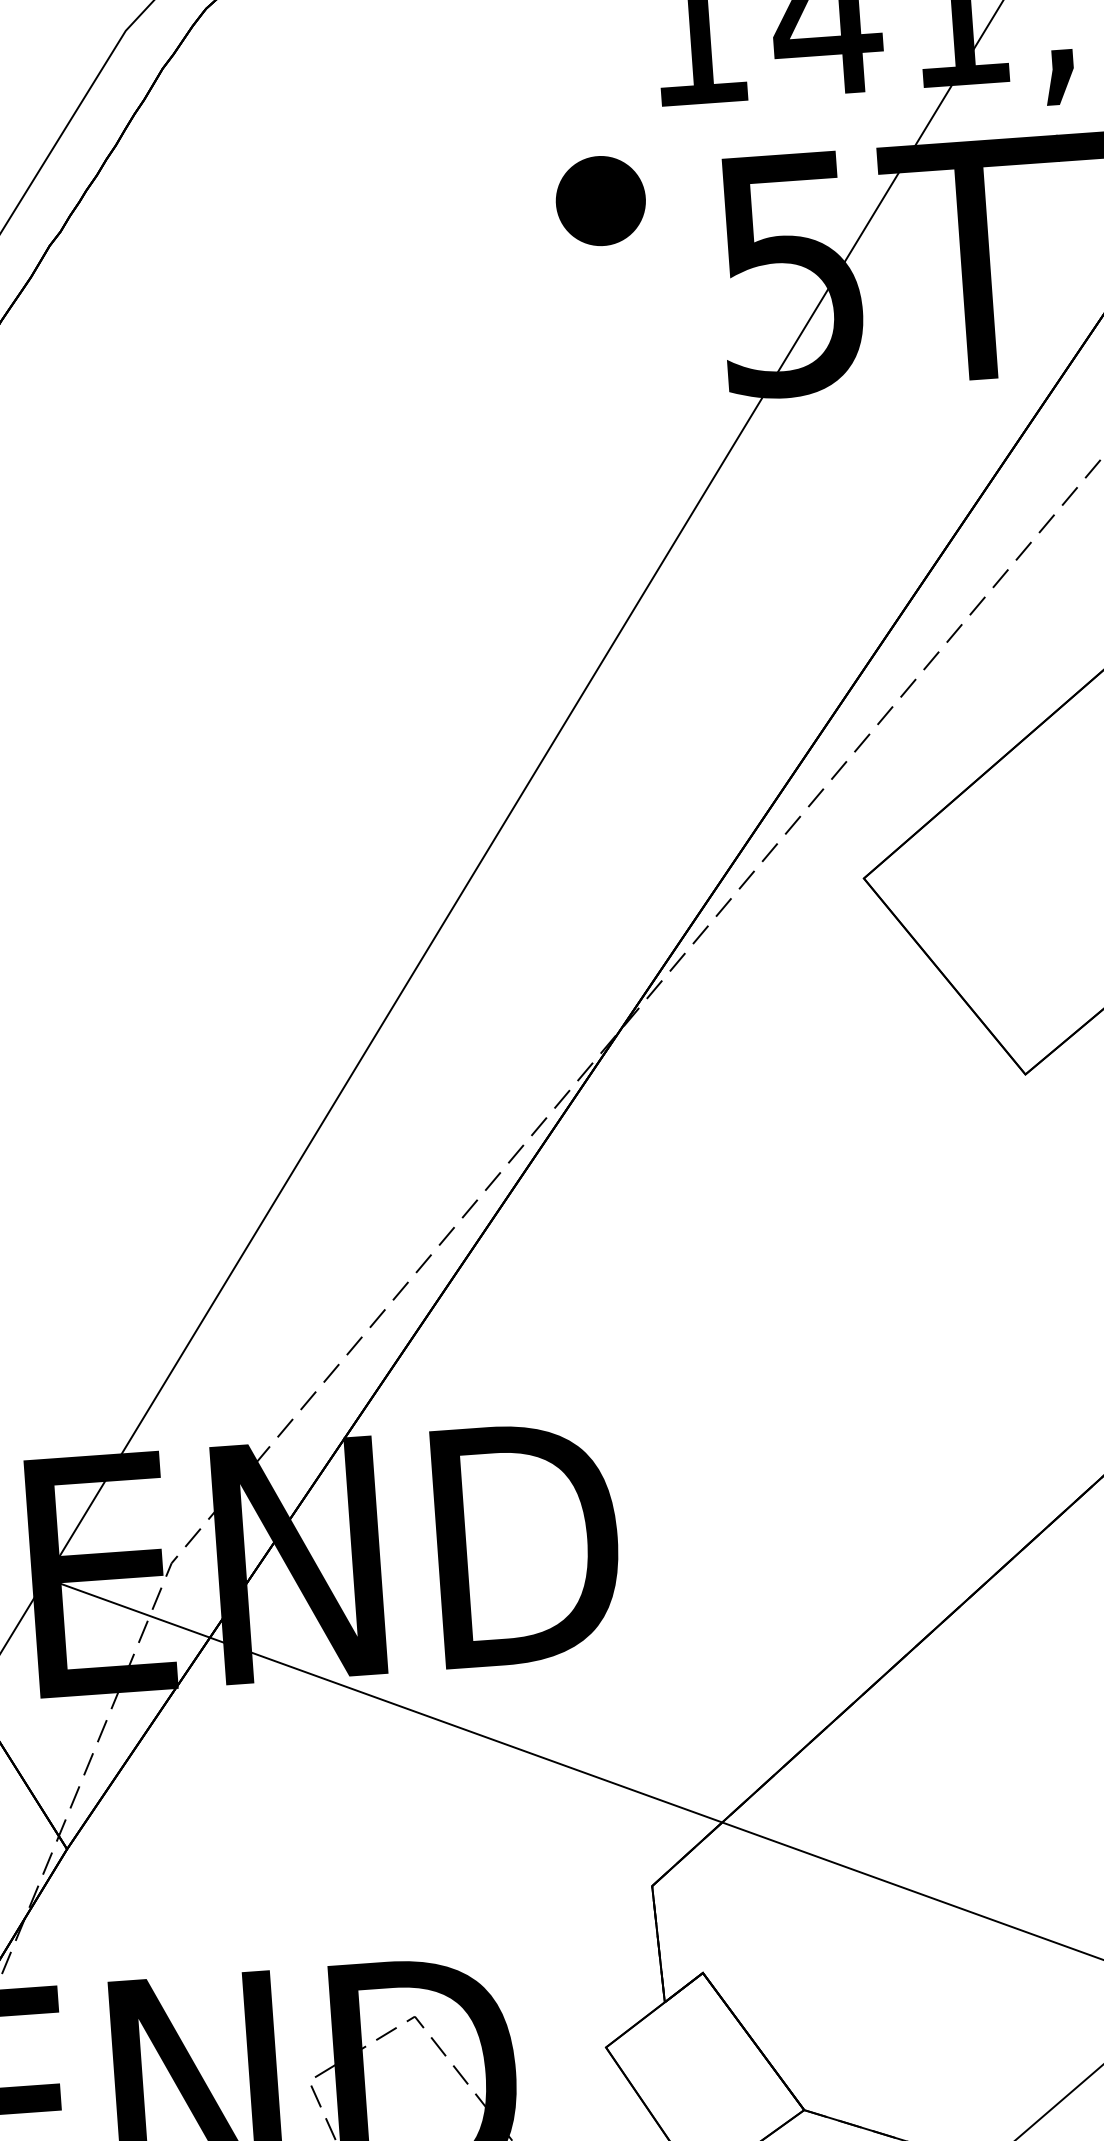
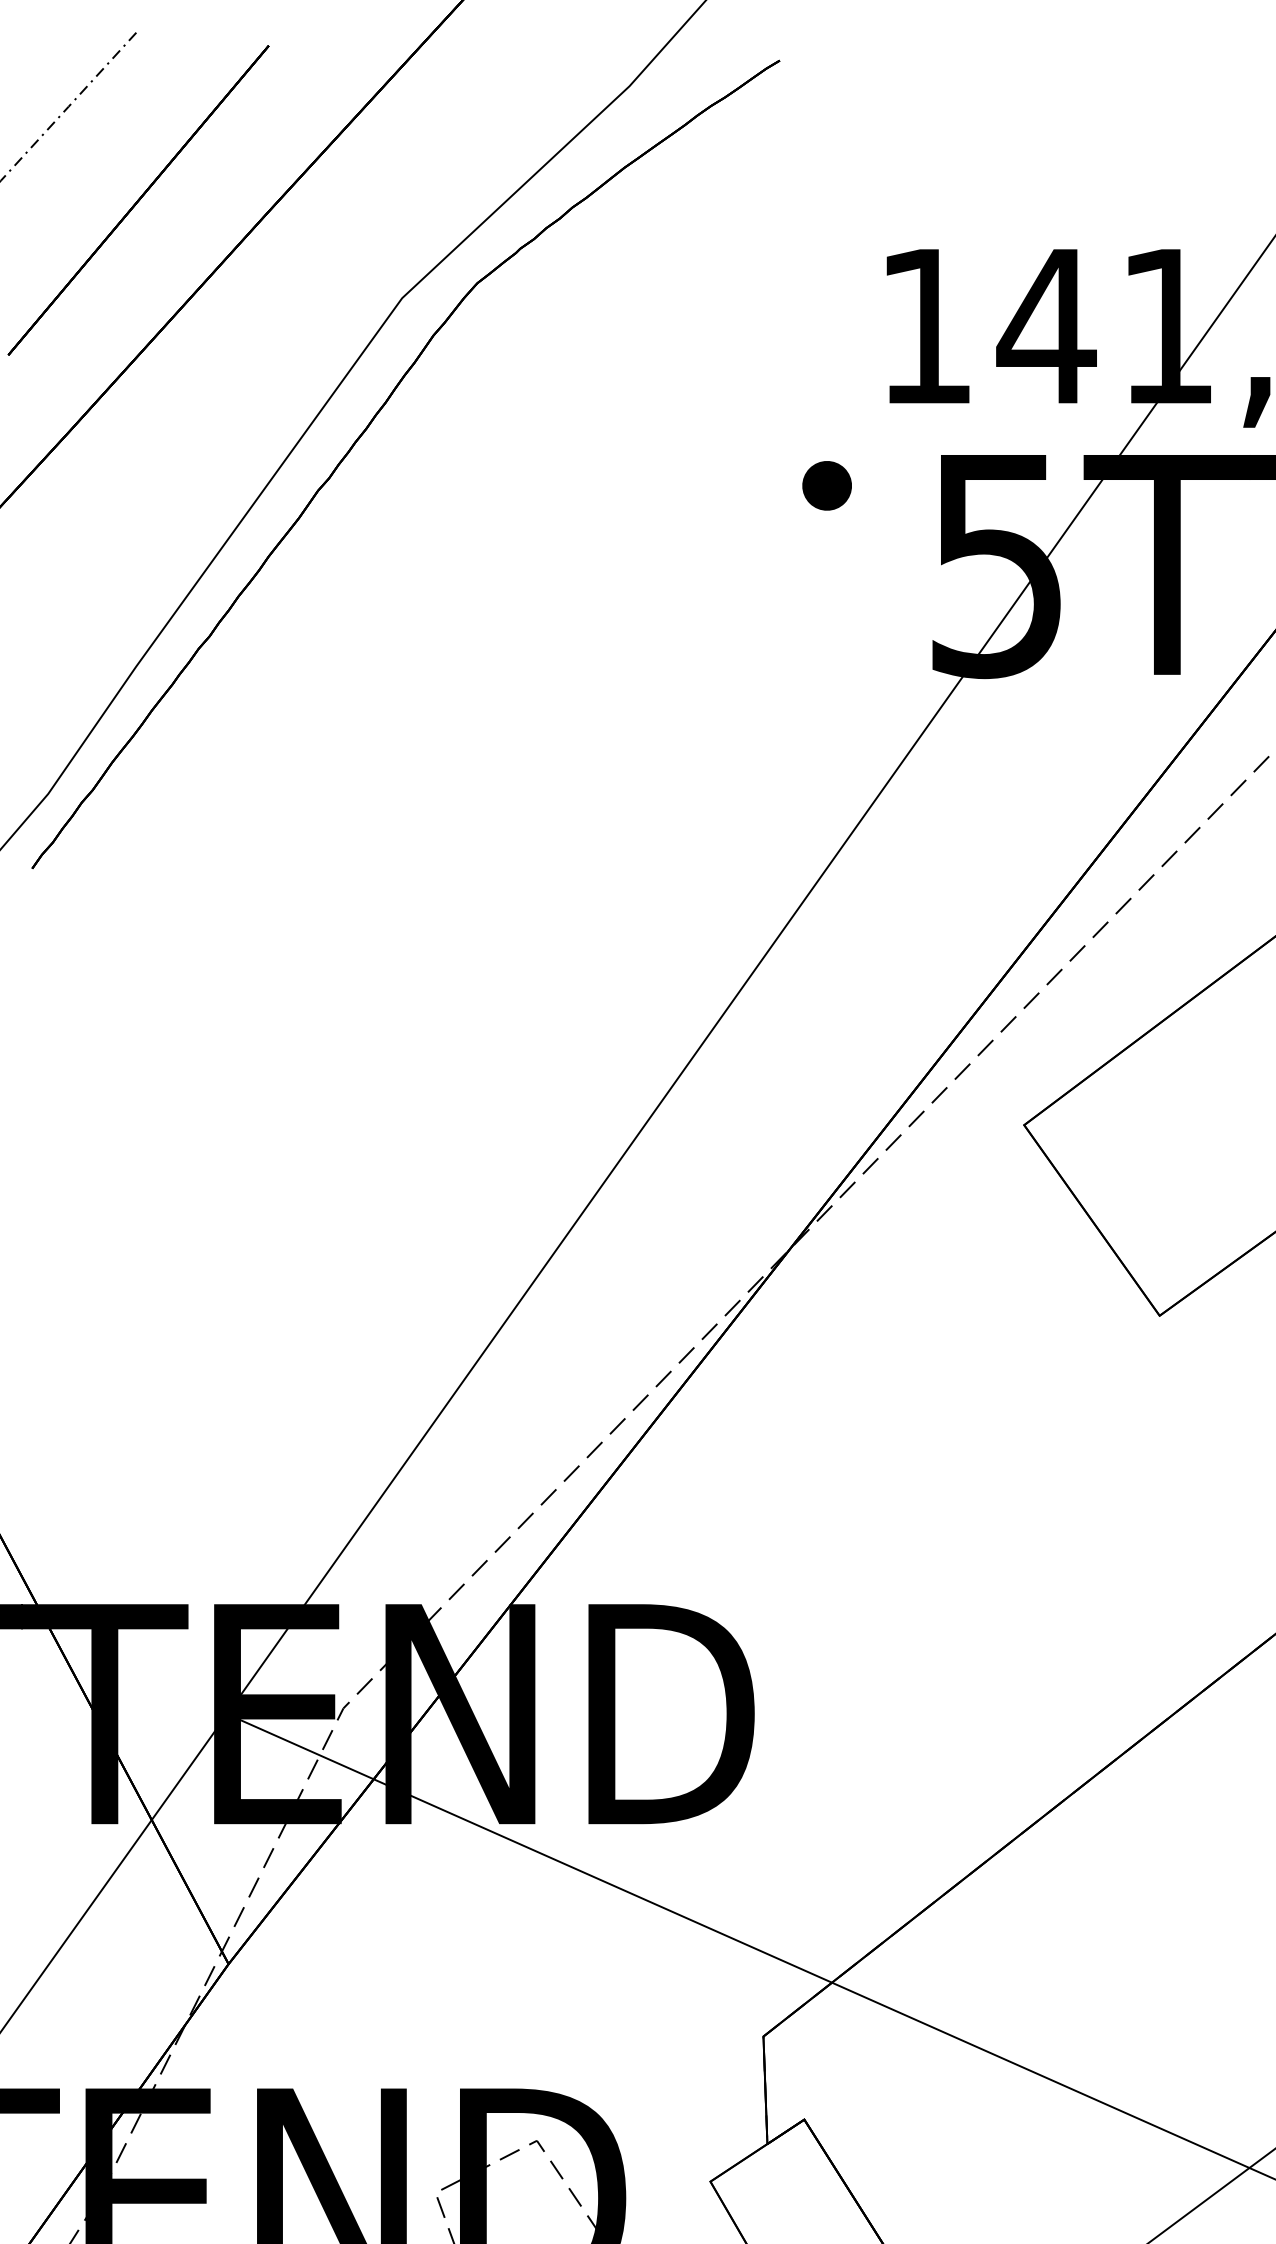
part: (600, 200) -> (826, 485), size x0.6

